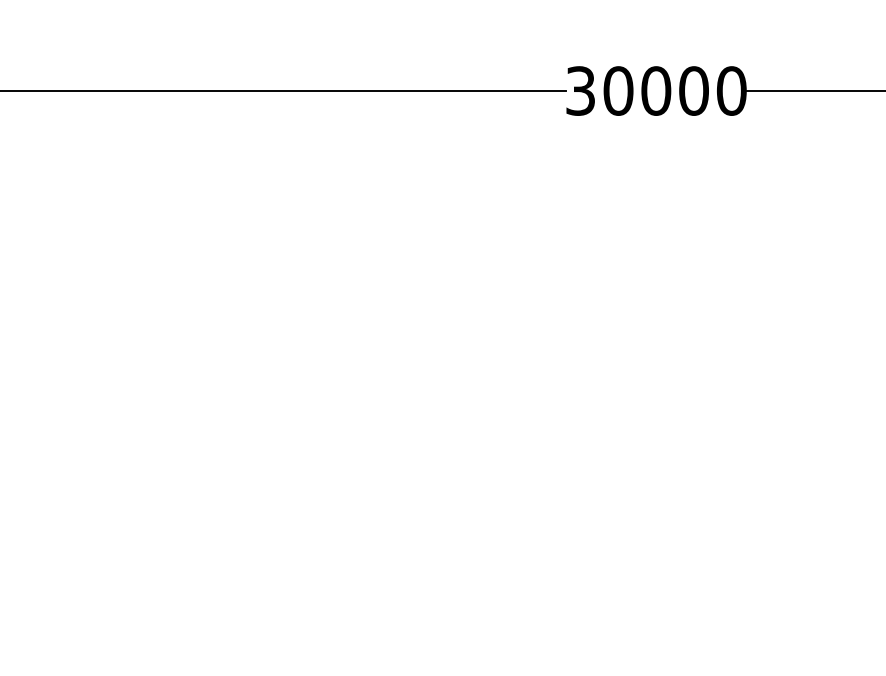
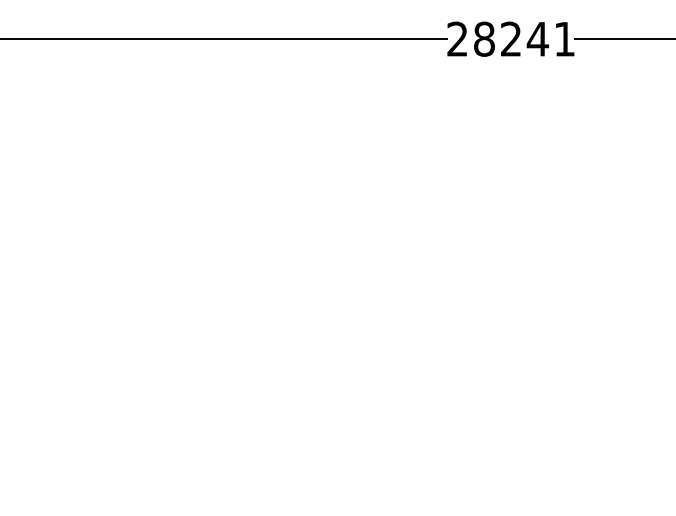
text: (656, 90) -> (511, 38), 30000 -> 28241

